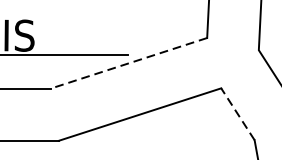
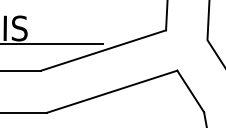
line: (129, 63) -> (103, 50), dashed -> solid
line: (237, 114) -> (190, 91), dashed -> solid

